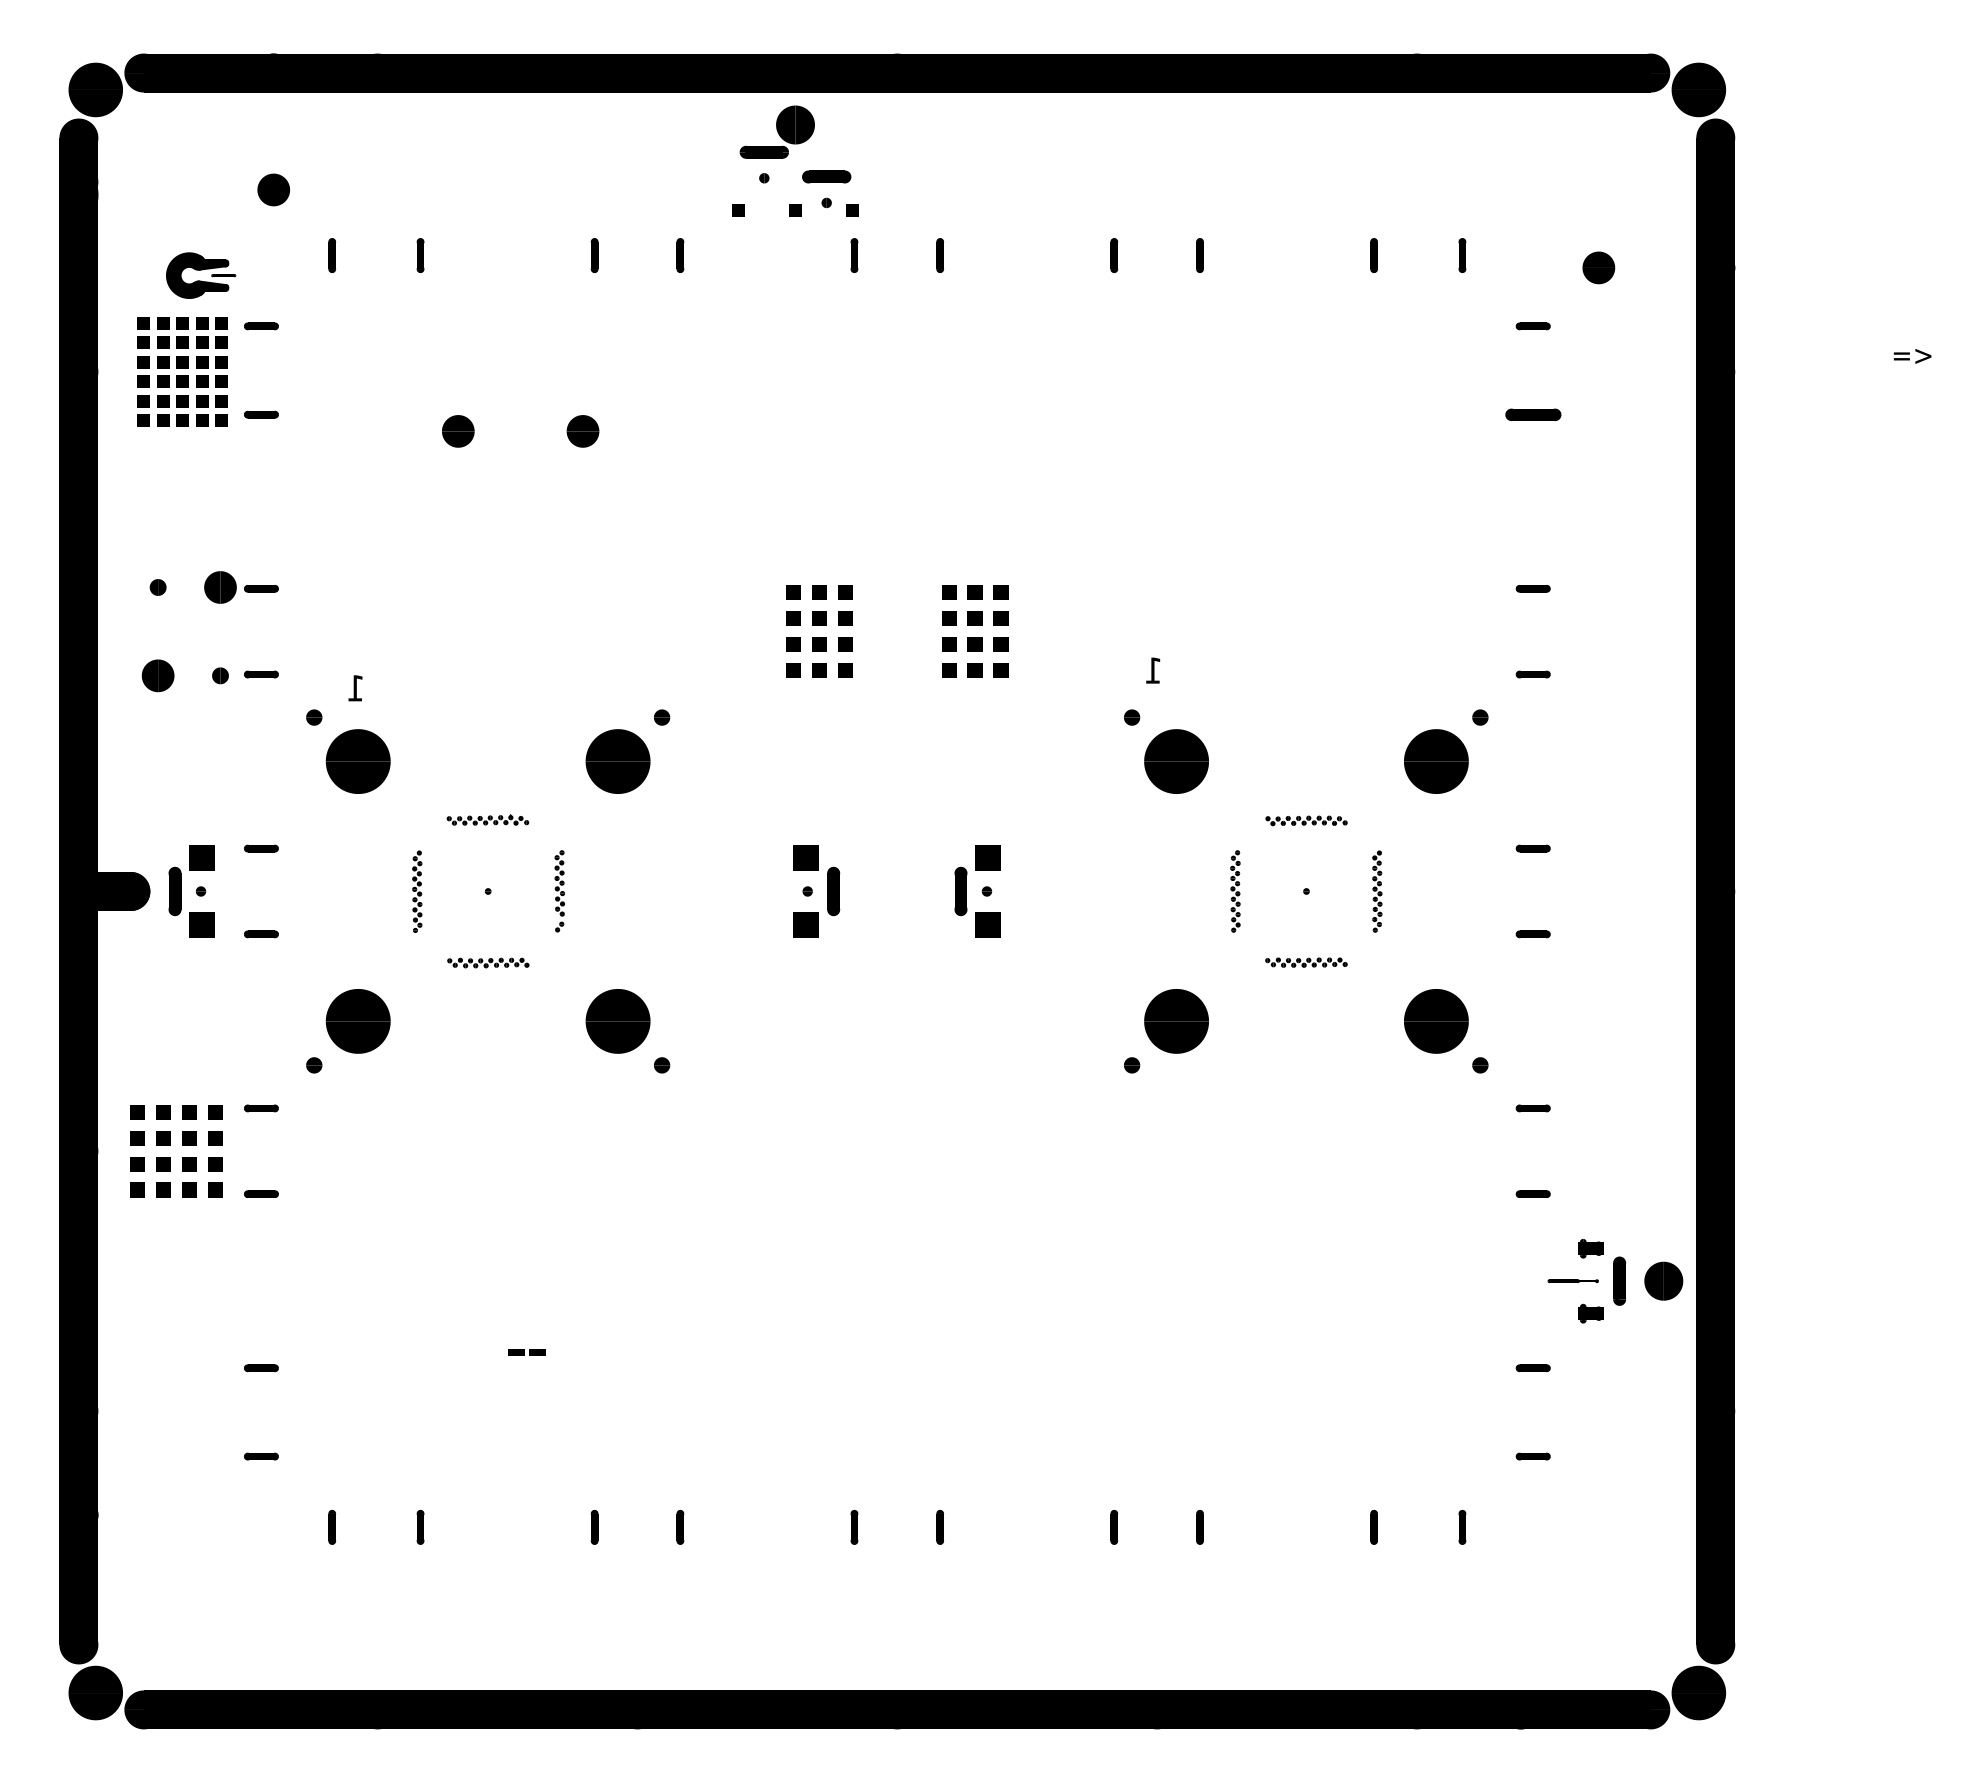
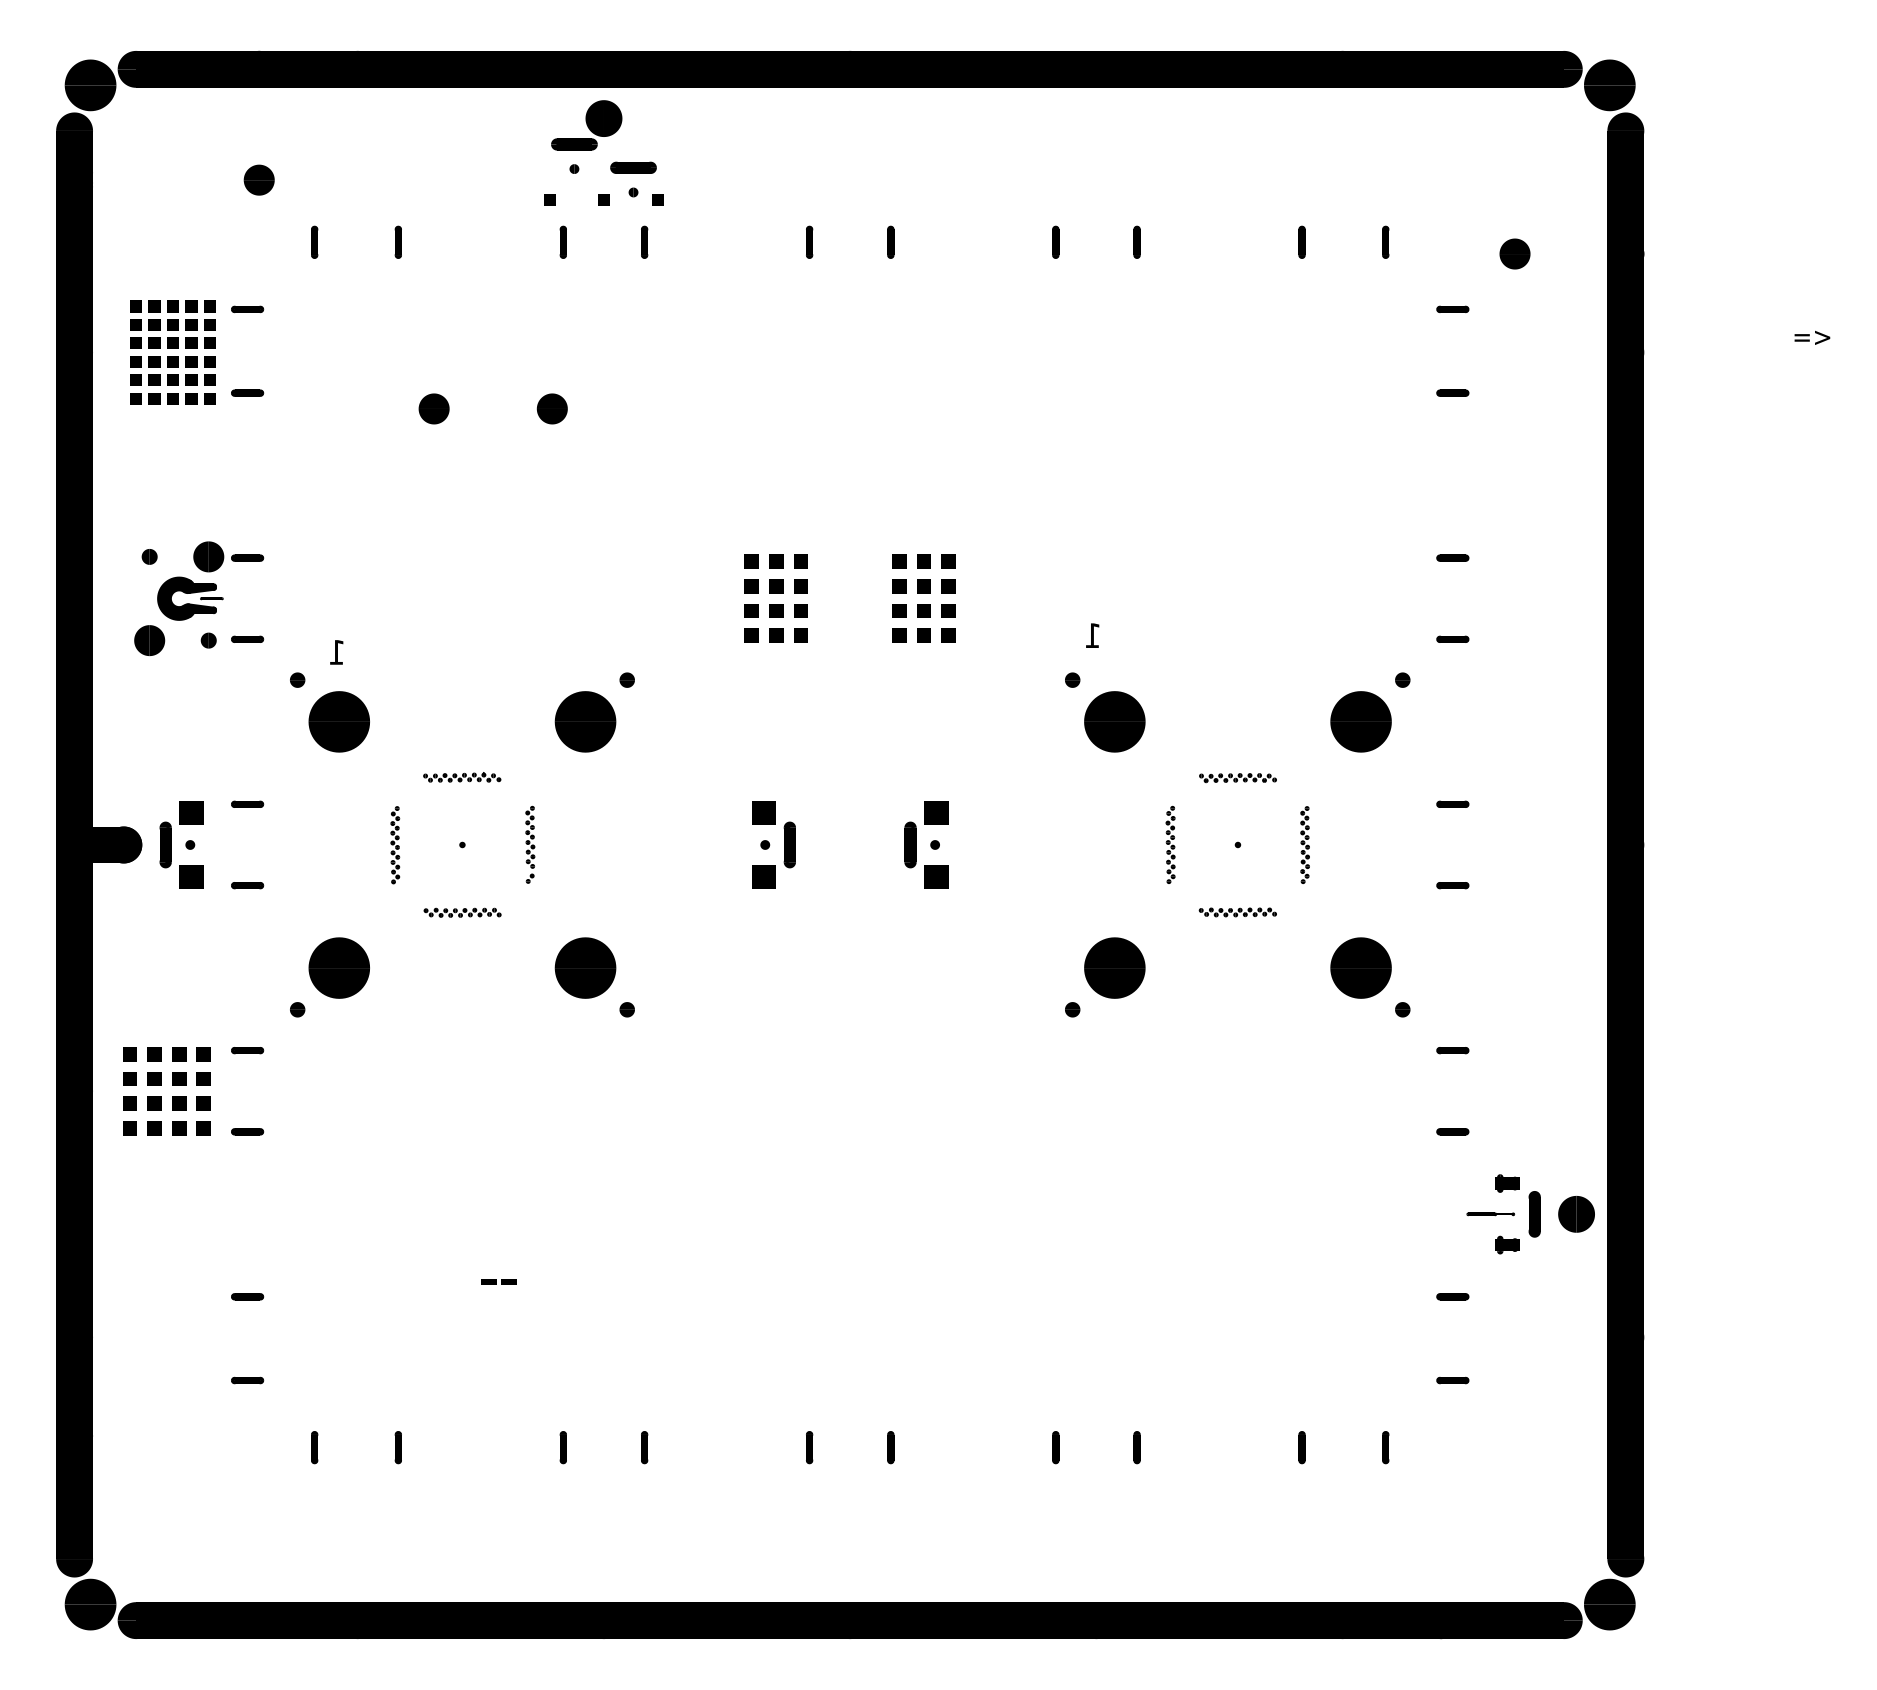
part: (788, 155) -> (597, 147), moved
part: (201, 275) -> (190, 598), moved
part: (1532, 414) -> (1452, 392), size x0.62

